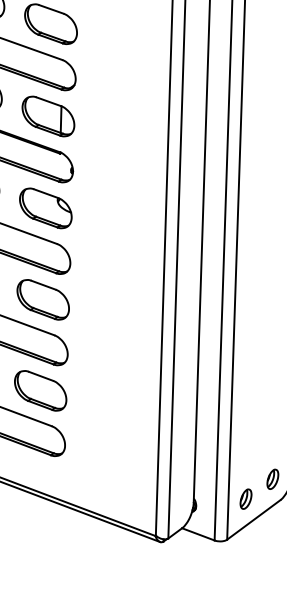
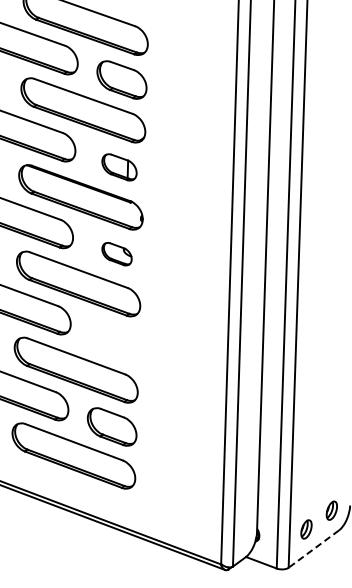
part: (48, 116) -> (119, 167), size x0.7
part: (45, 207) -> (116, 253), size x0.6
part: (43, 299) -> (114, 340), removed
line: (253, 520) -> (313, 549), solid -> dashed

